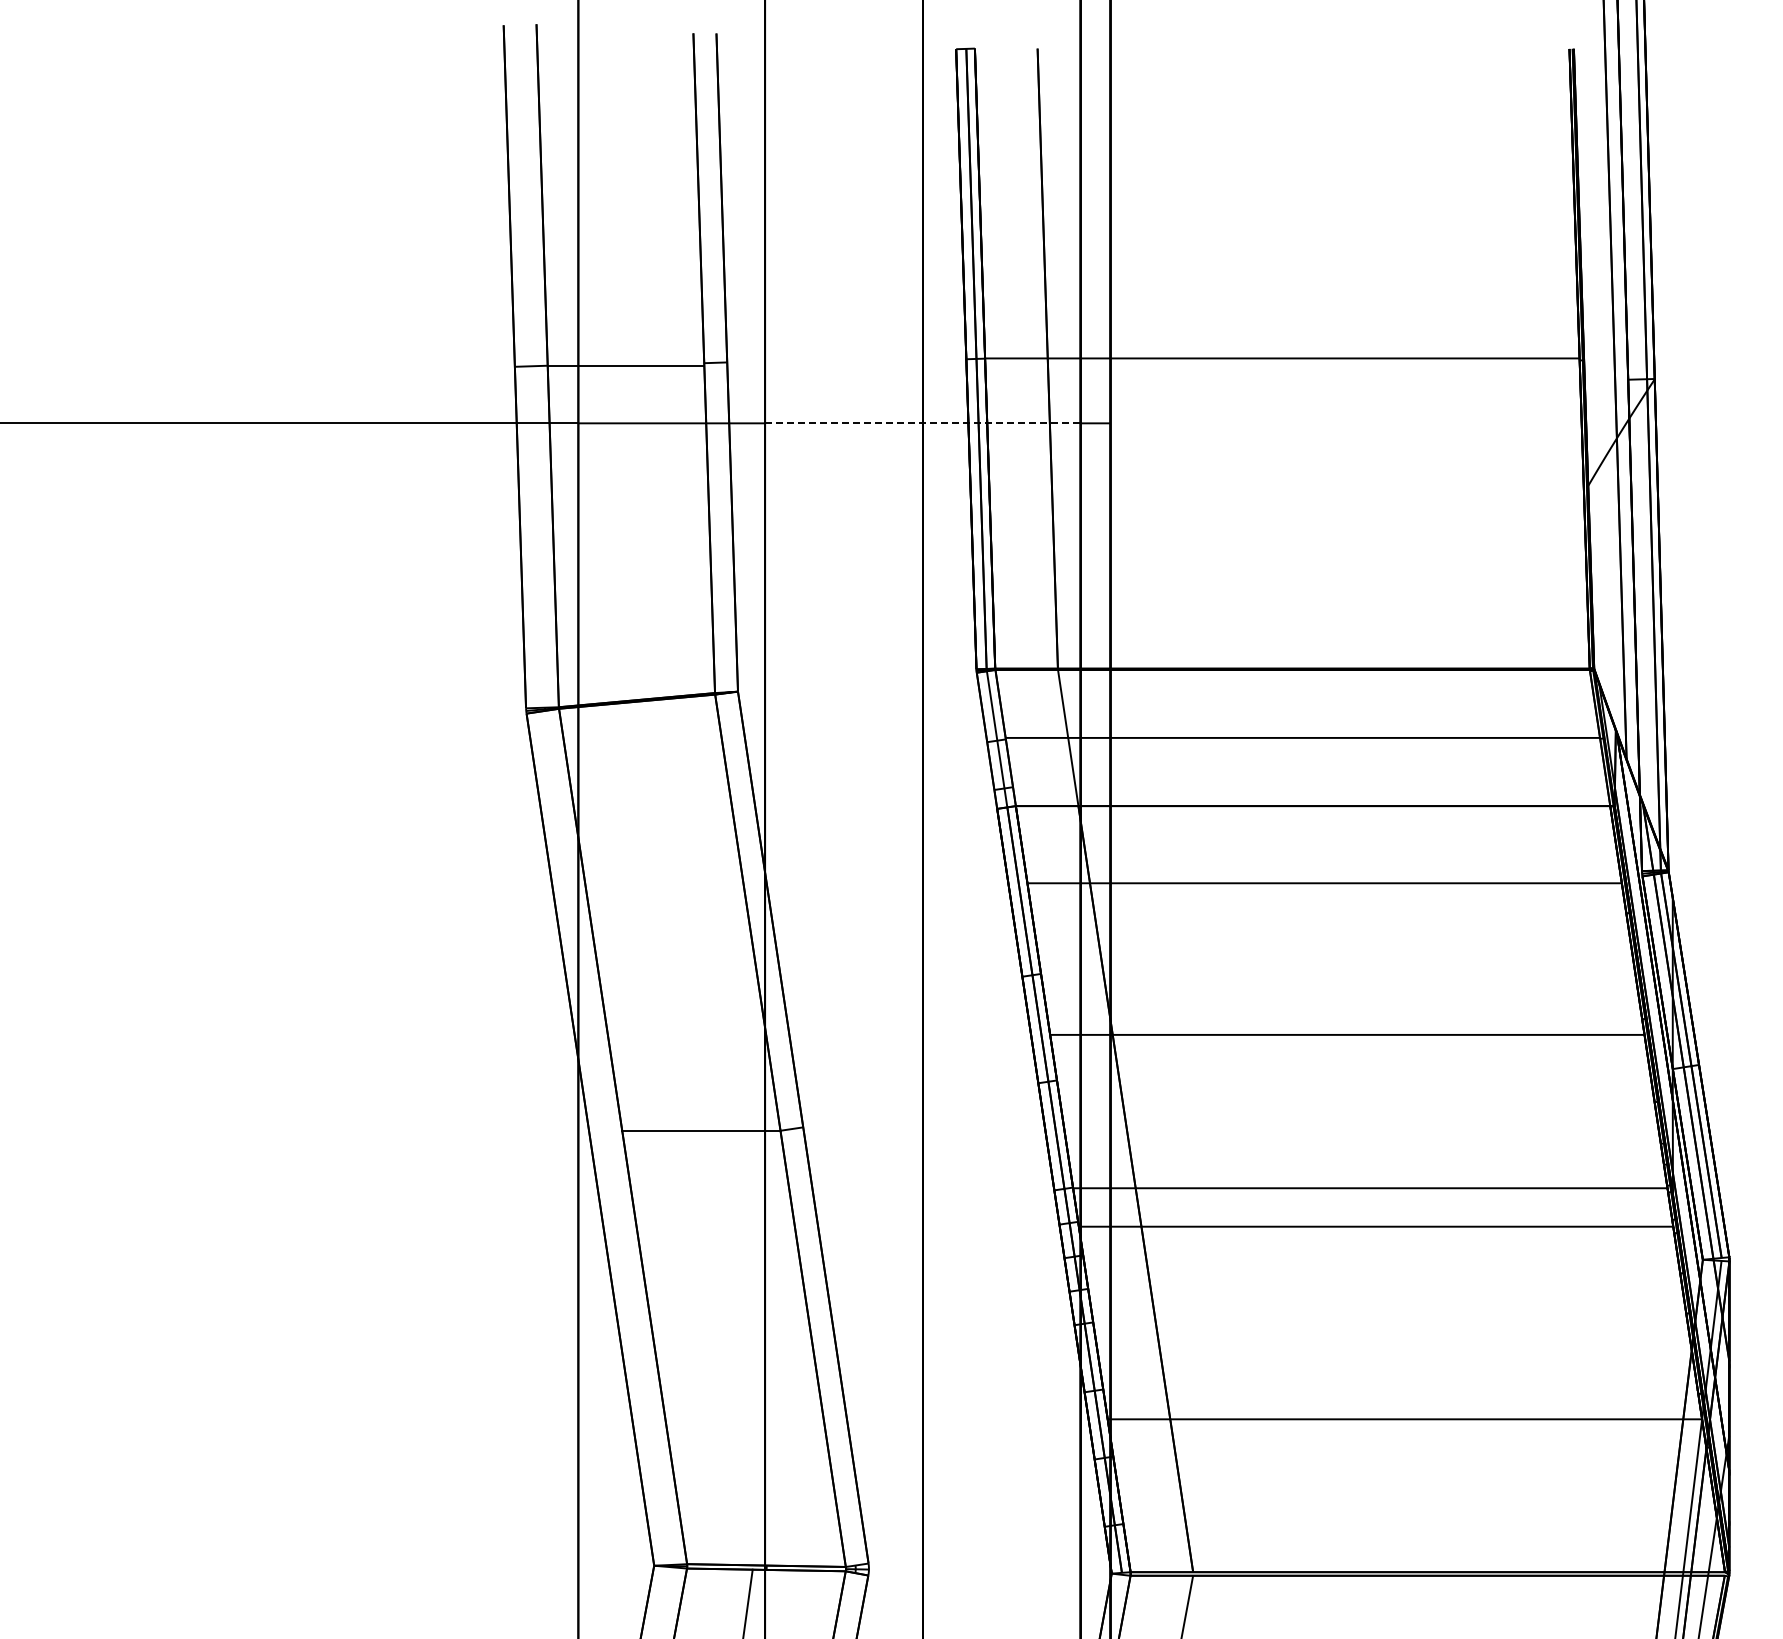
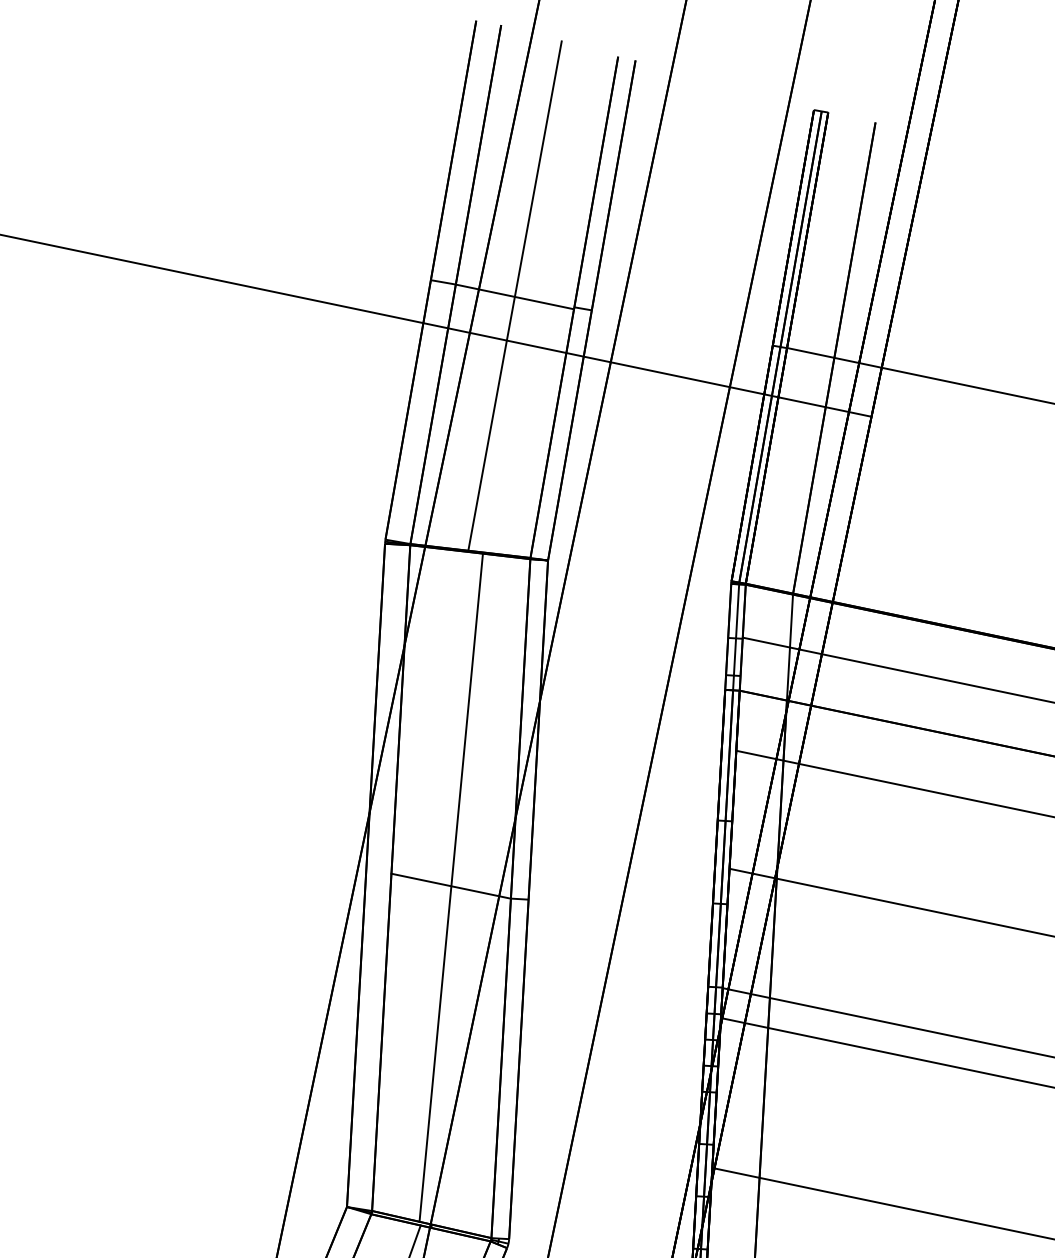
line: (625, 364) -> (514, 295), added
line: (922, 423) -> (729, 387), dashed -> solid
line: (701, 1132) -> (451, 887), added

